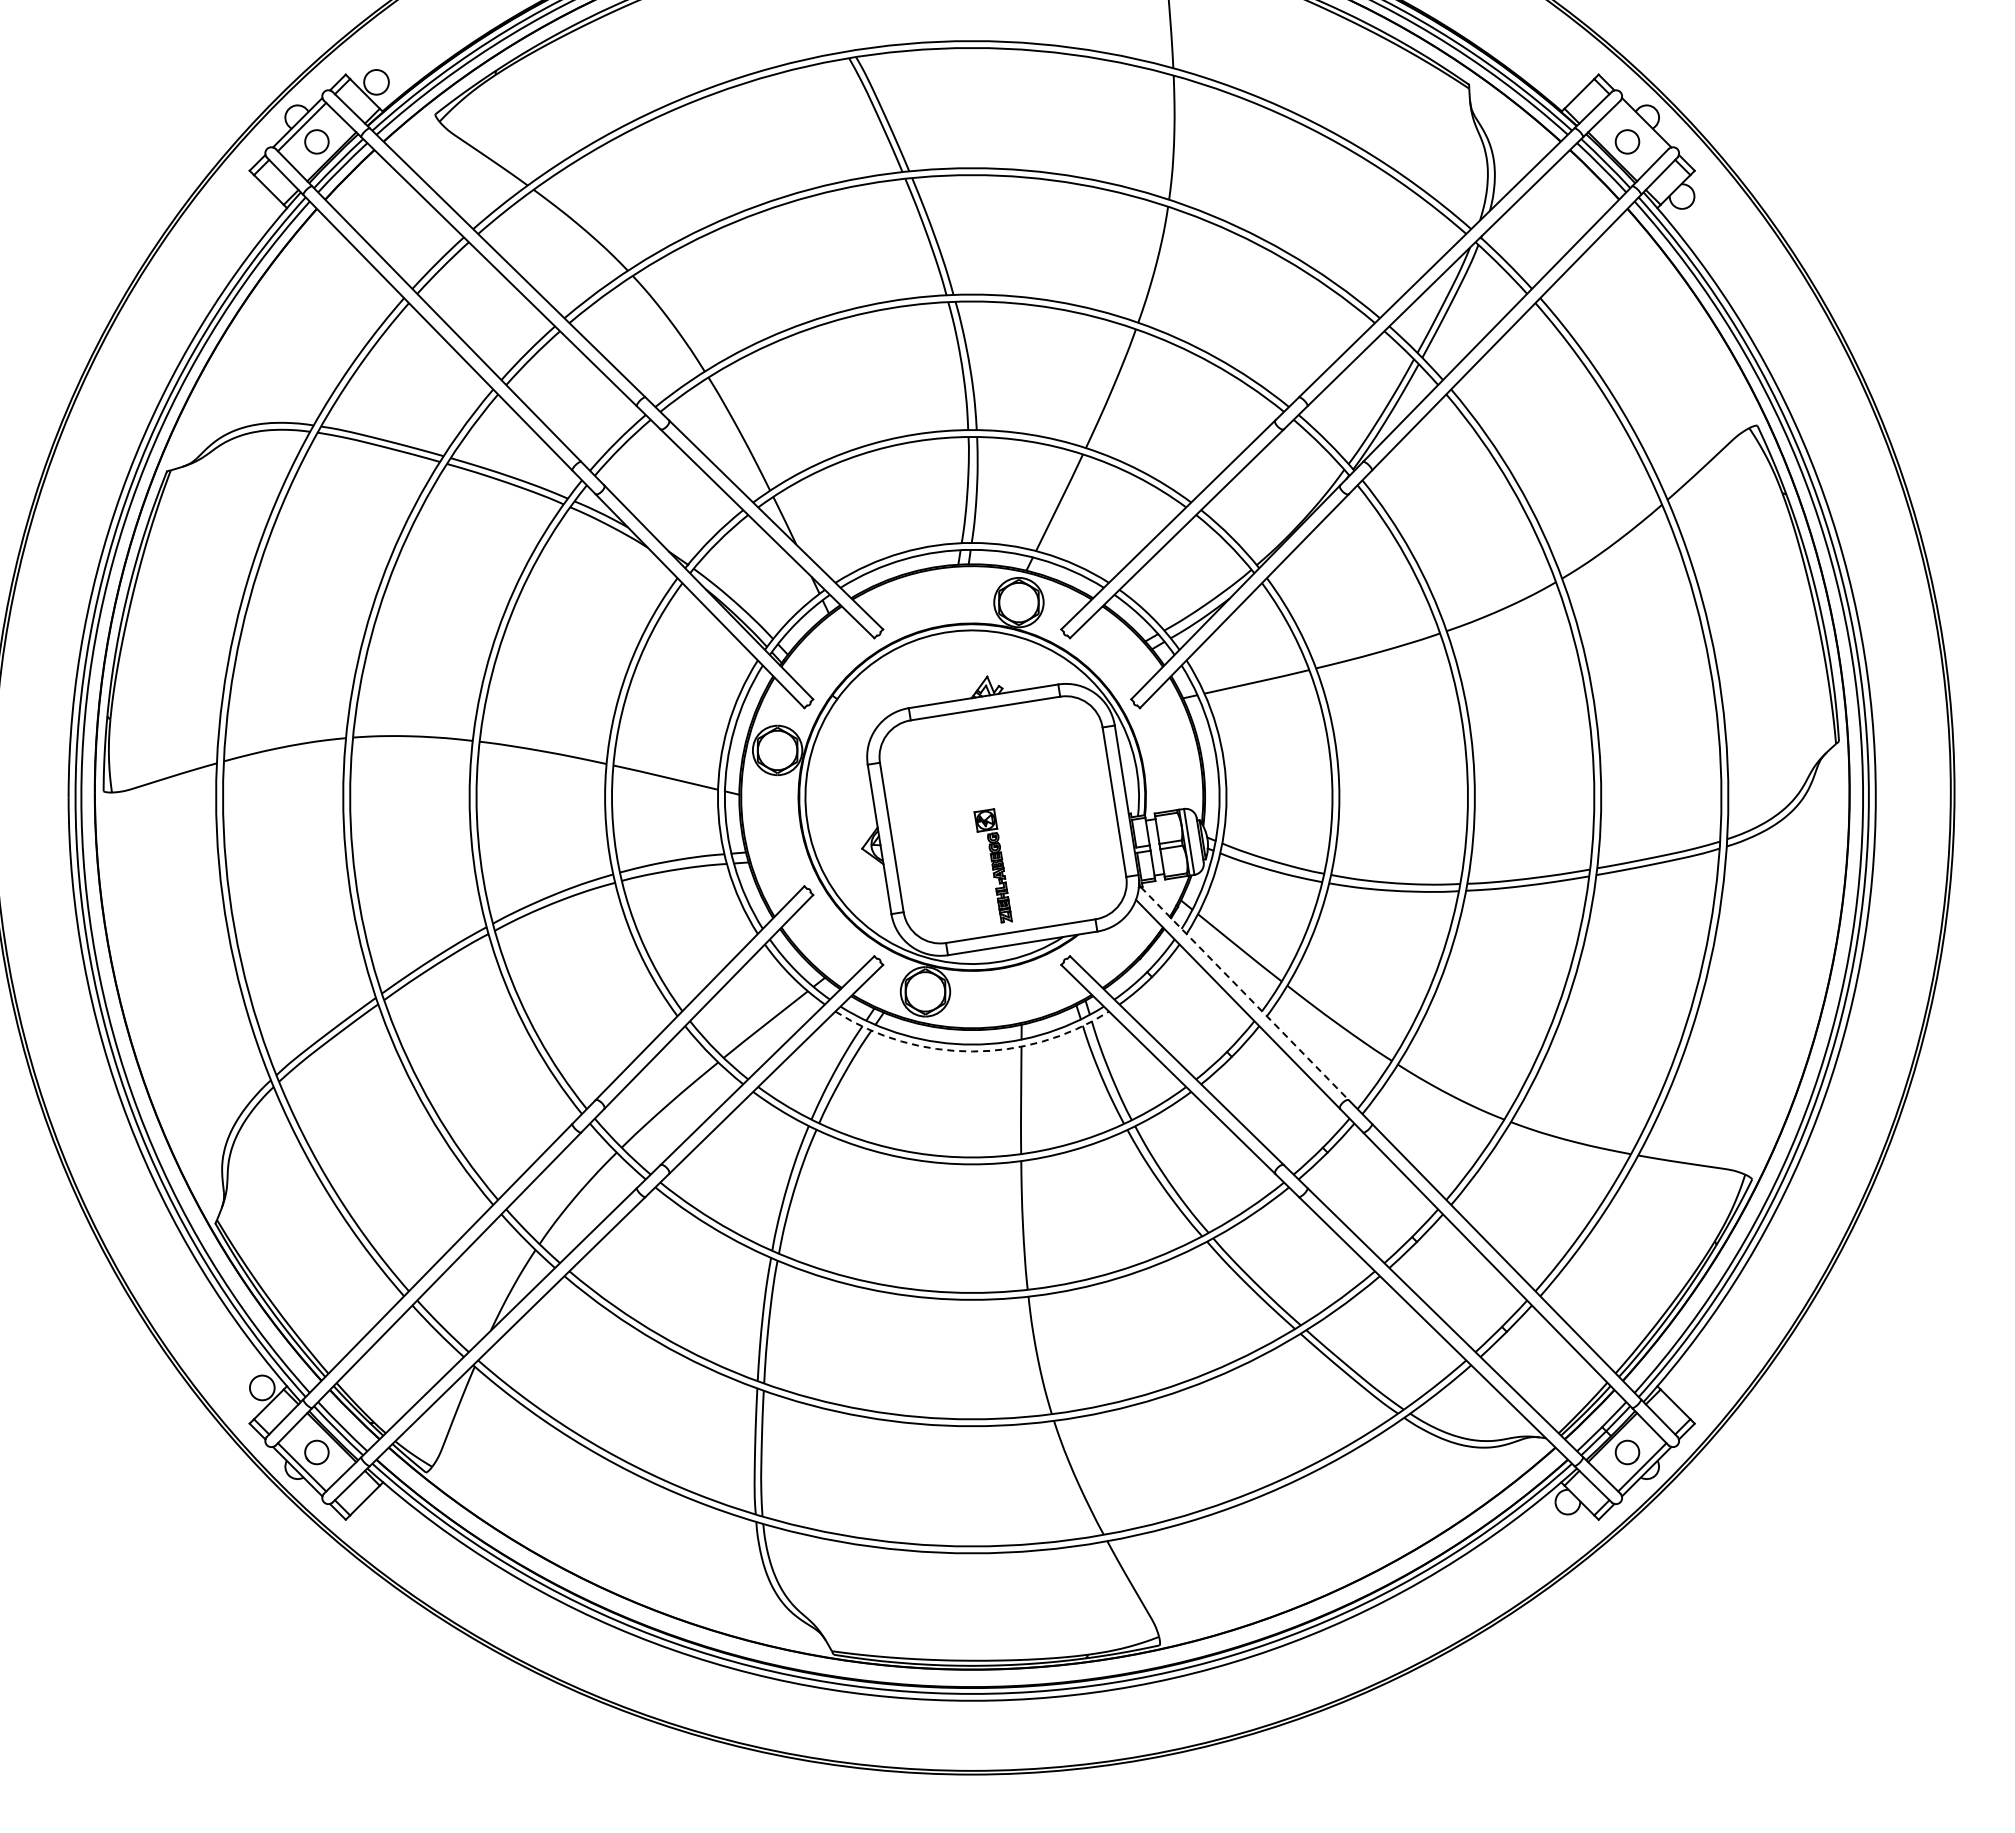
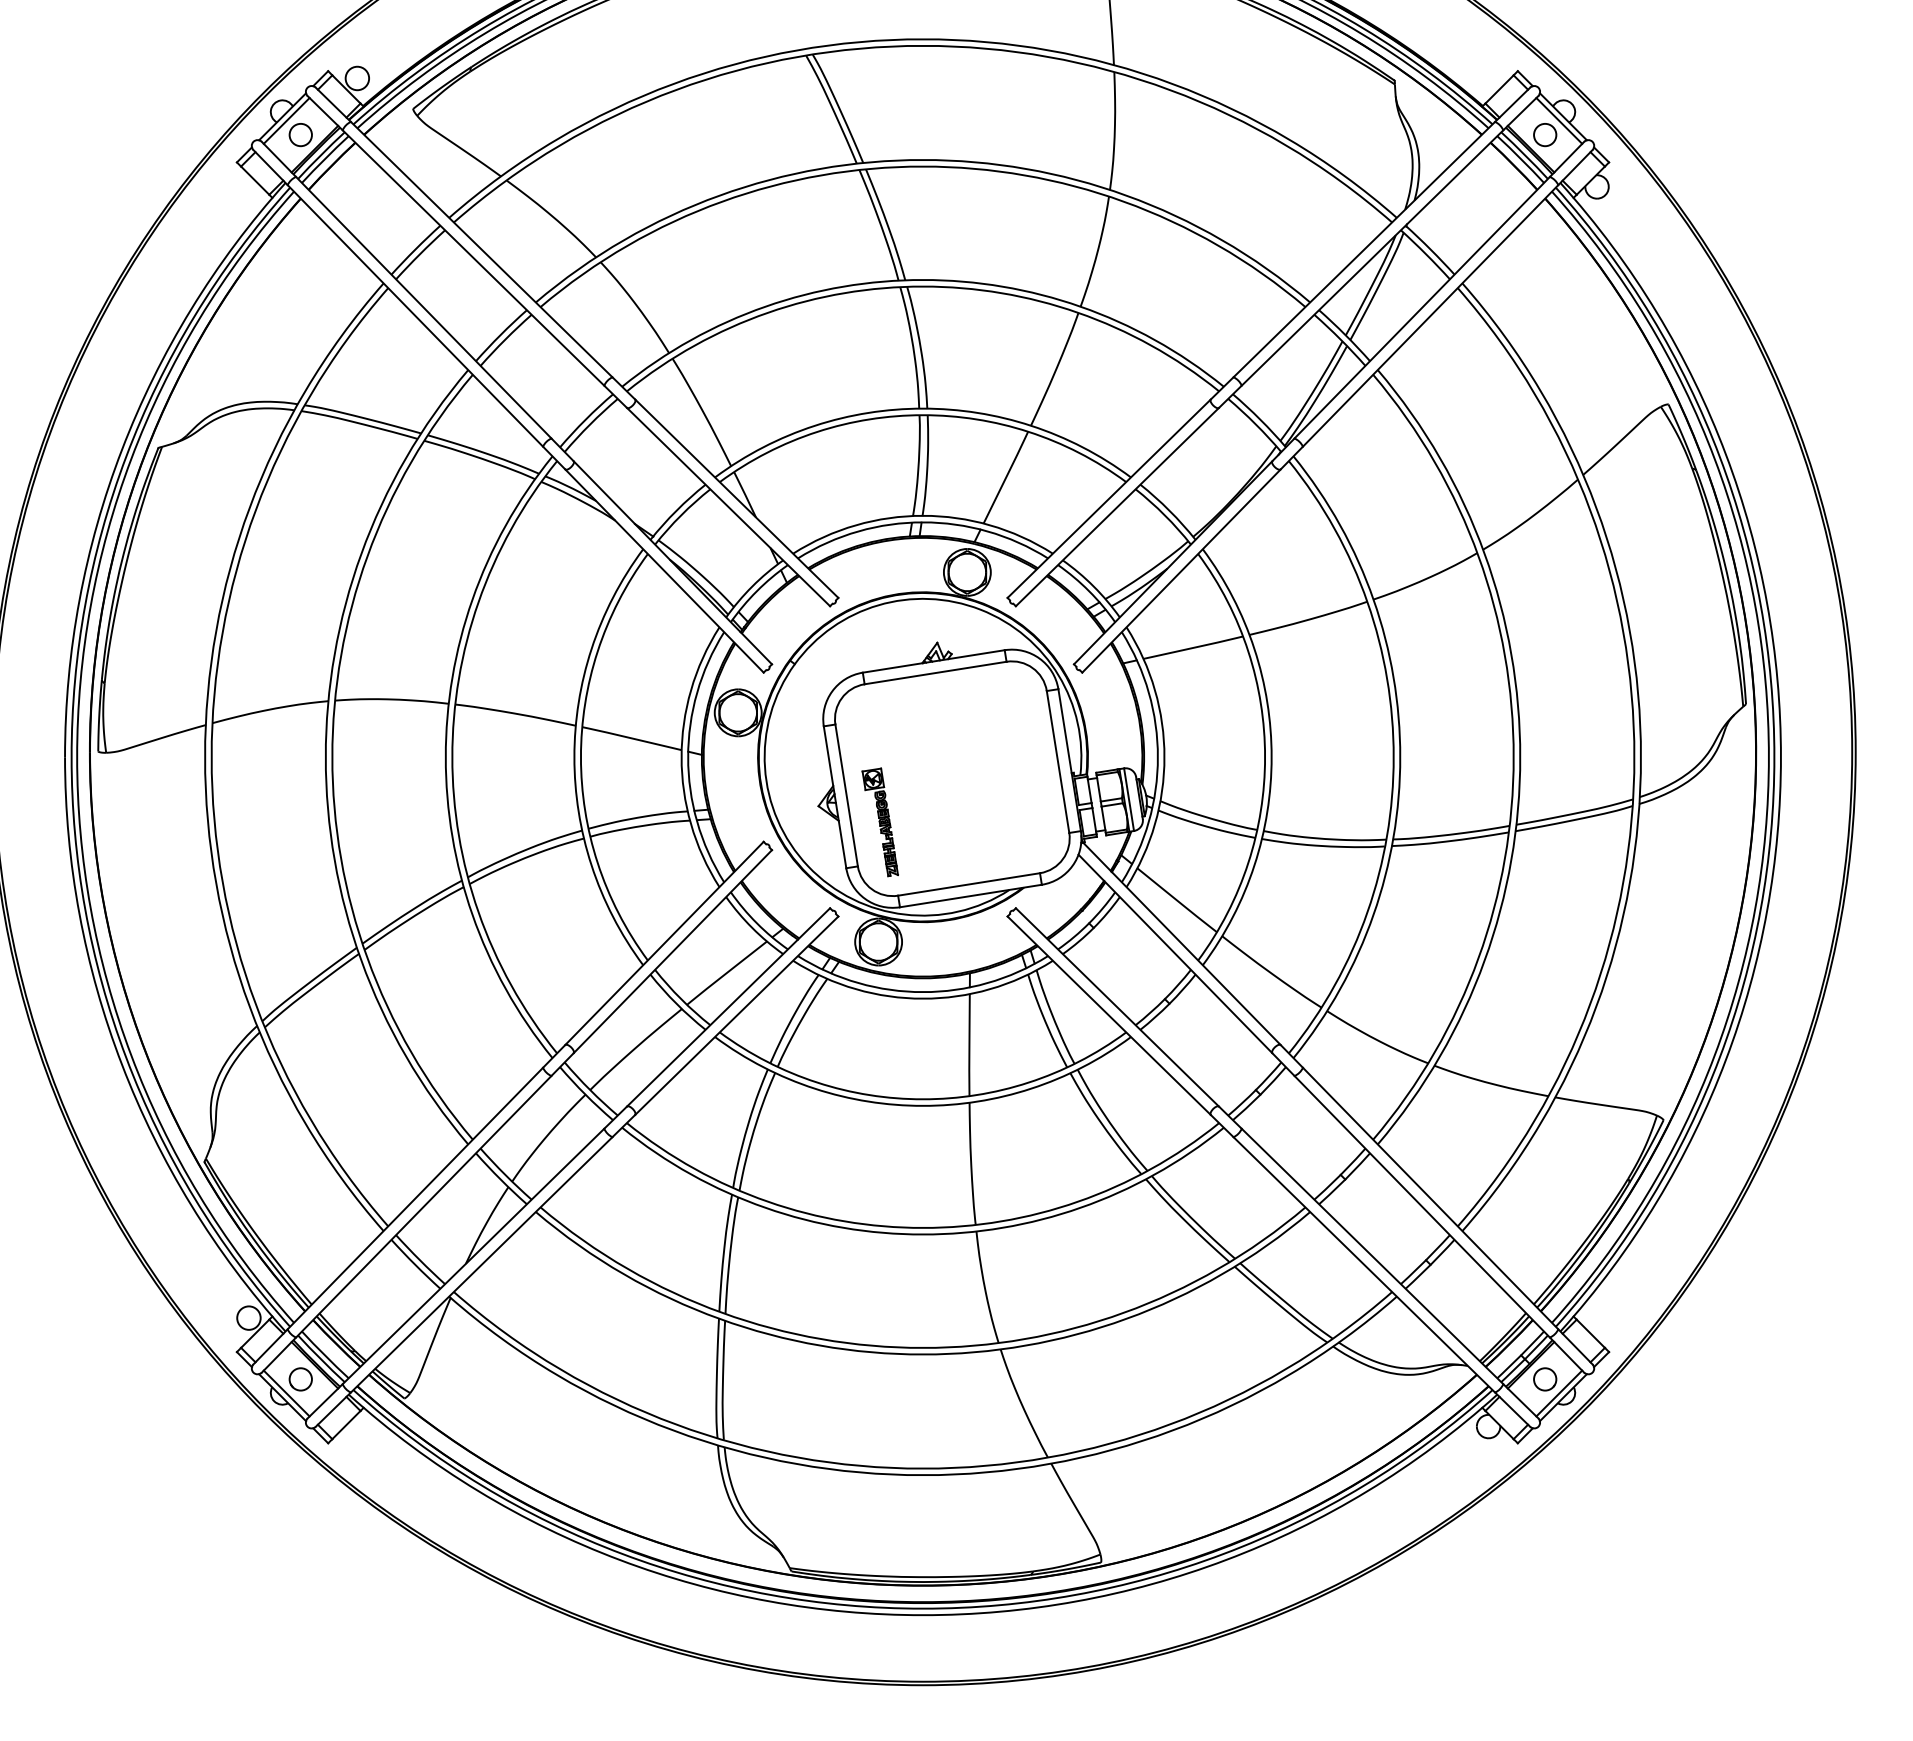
line: (1642, 126) -> (1559, 120), added
part: (992, 865) -> (879, 822), moved
line: (1244, 993) -> (1181, 943), dashed -> solid
arc: (972, 1051) -> (923, 998), dashed -> solid

